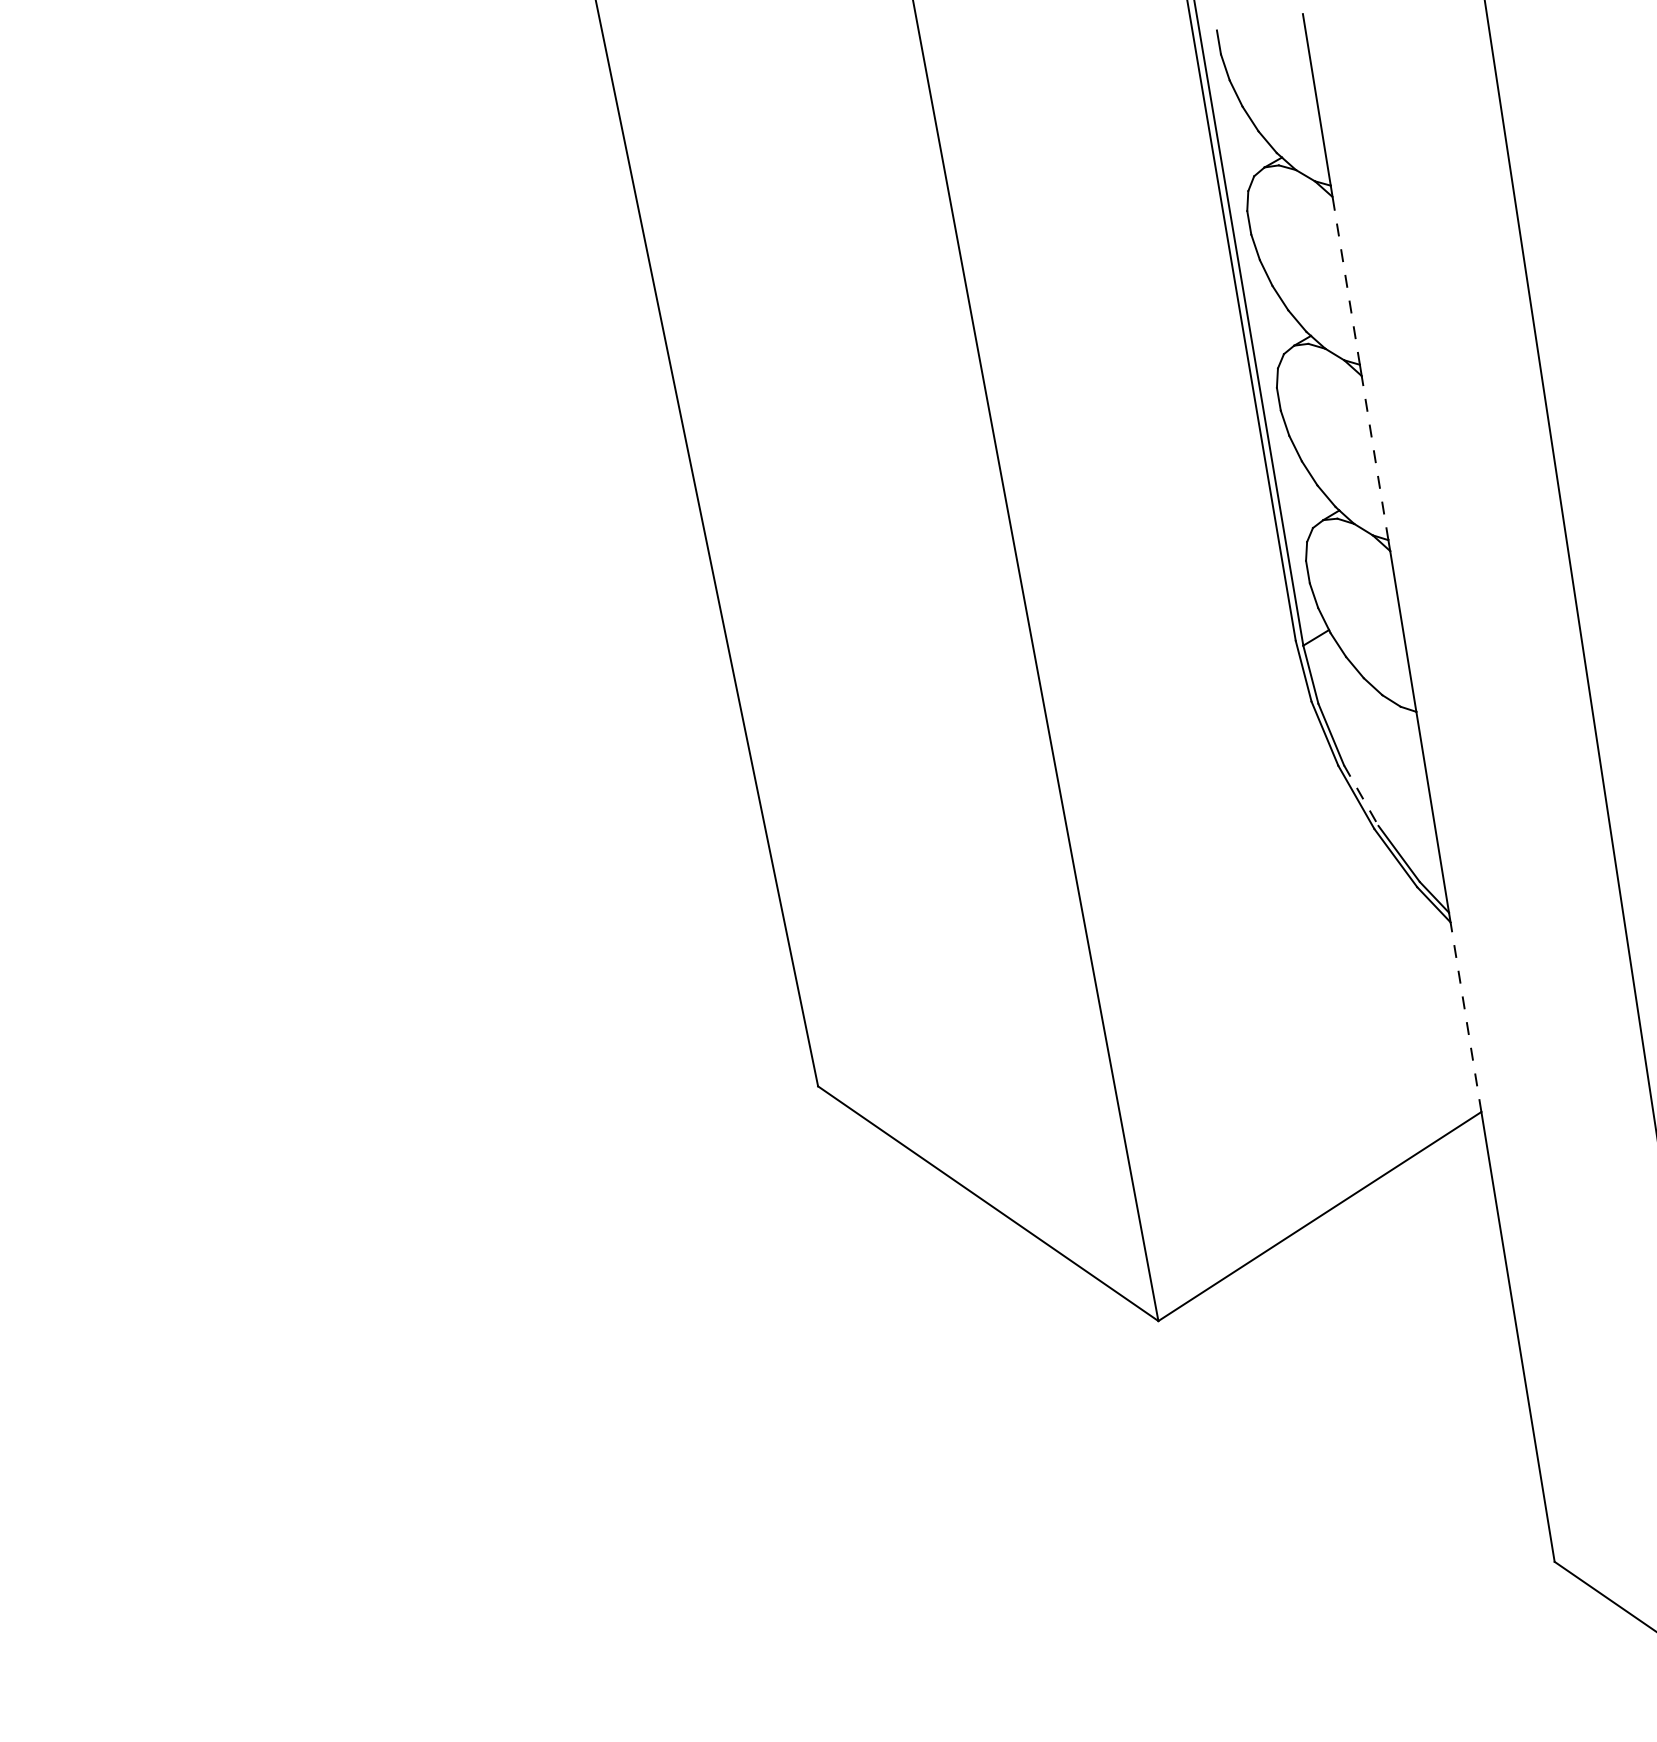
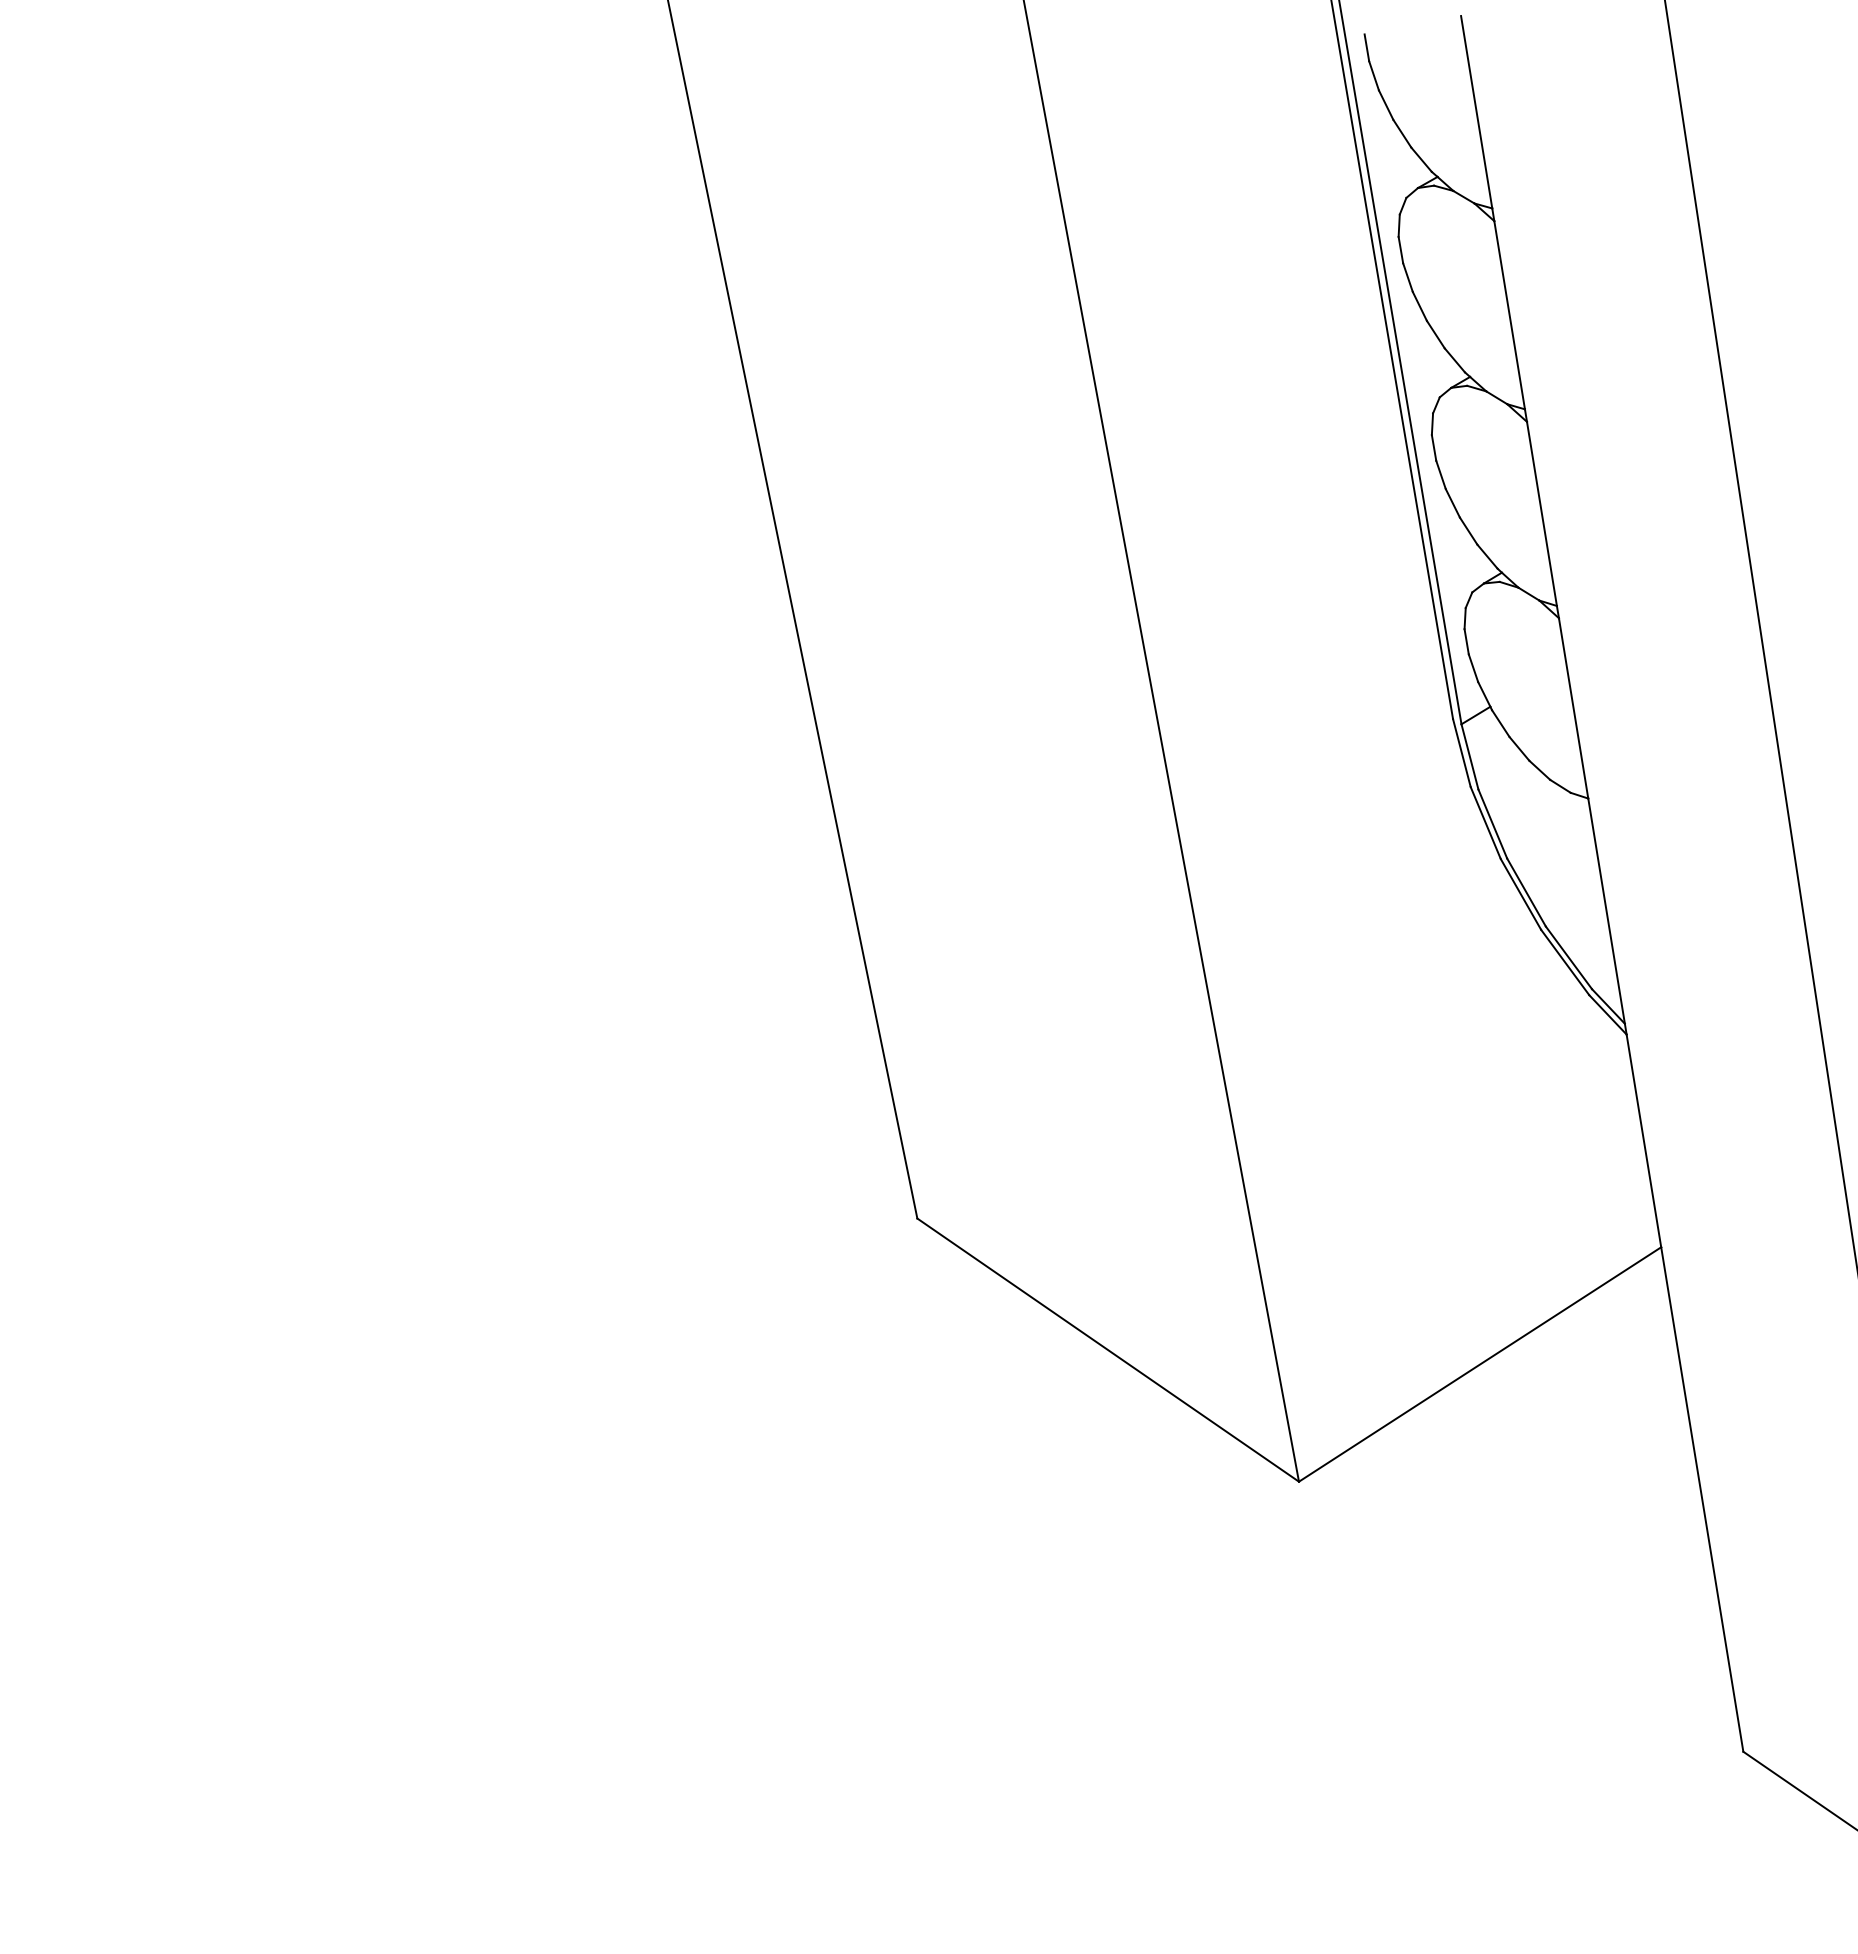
line: (1346, 280) -> (1509, 314), dashed -> solid
line: (1374, 457) -> (1541, 513), dashed -> solid
line: (1361, 795) -> (1526, 892), dashed -> solid
line: (1465, 1016) -> (1643, 1140), dashed -> solid

